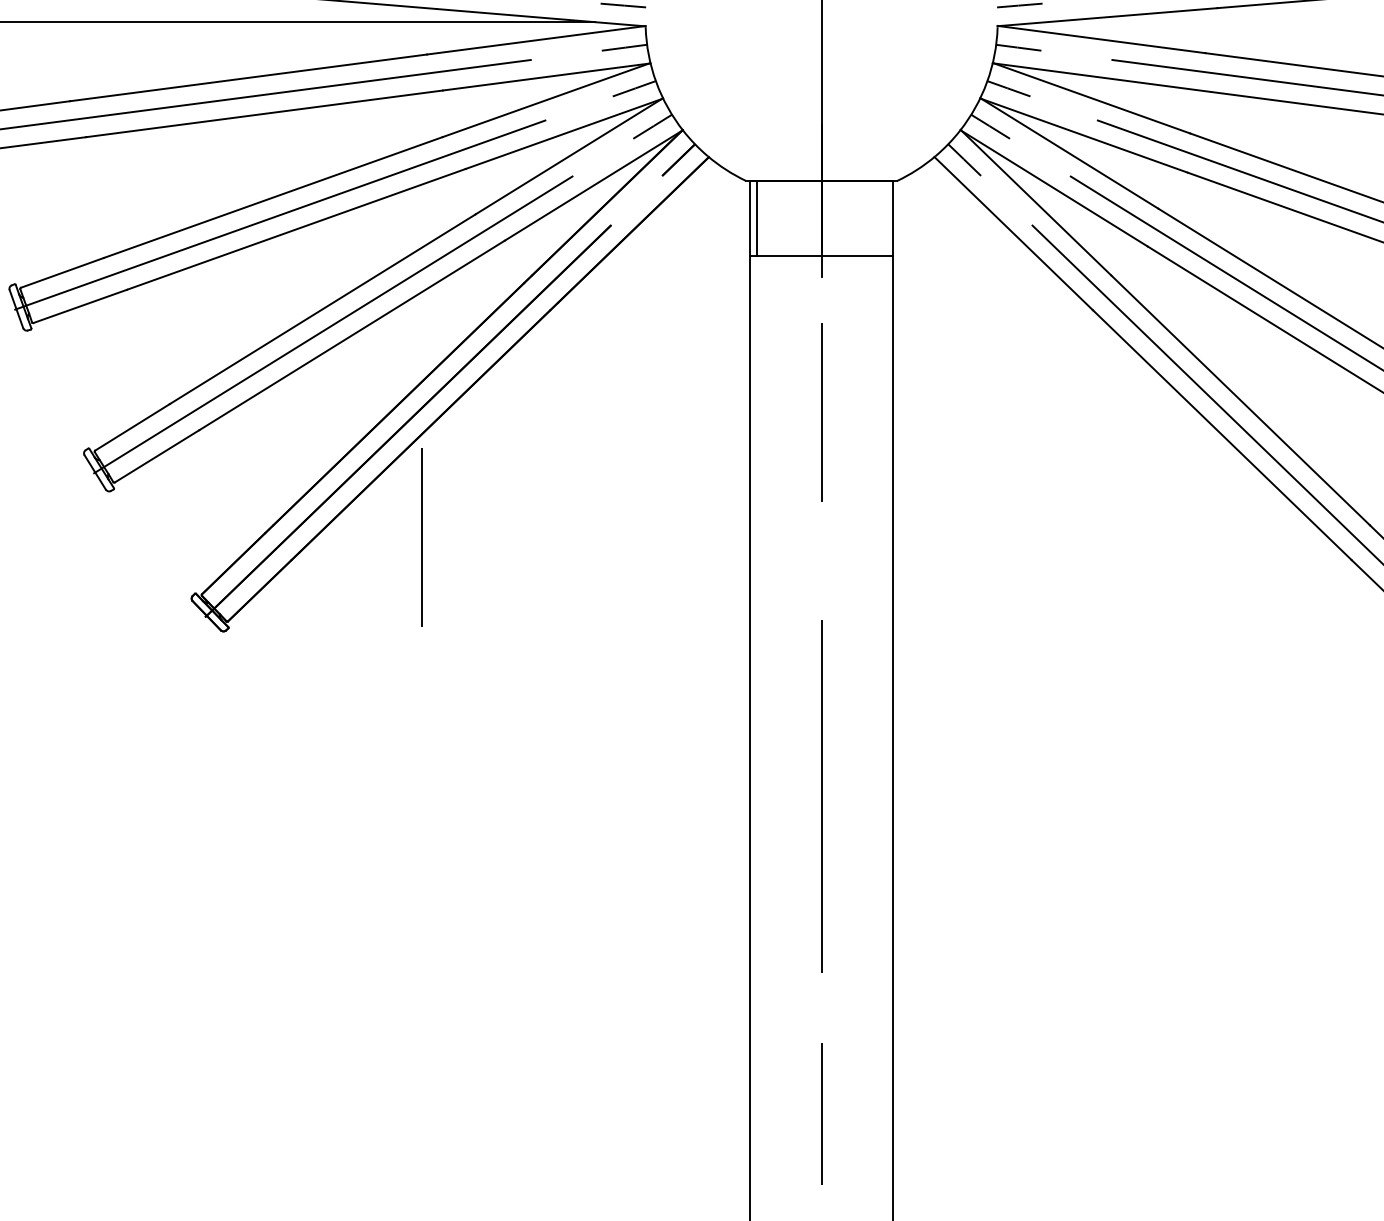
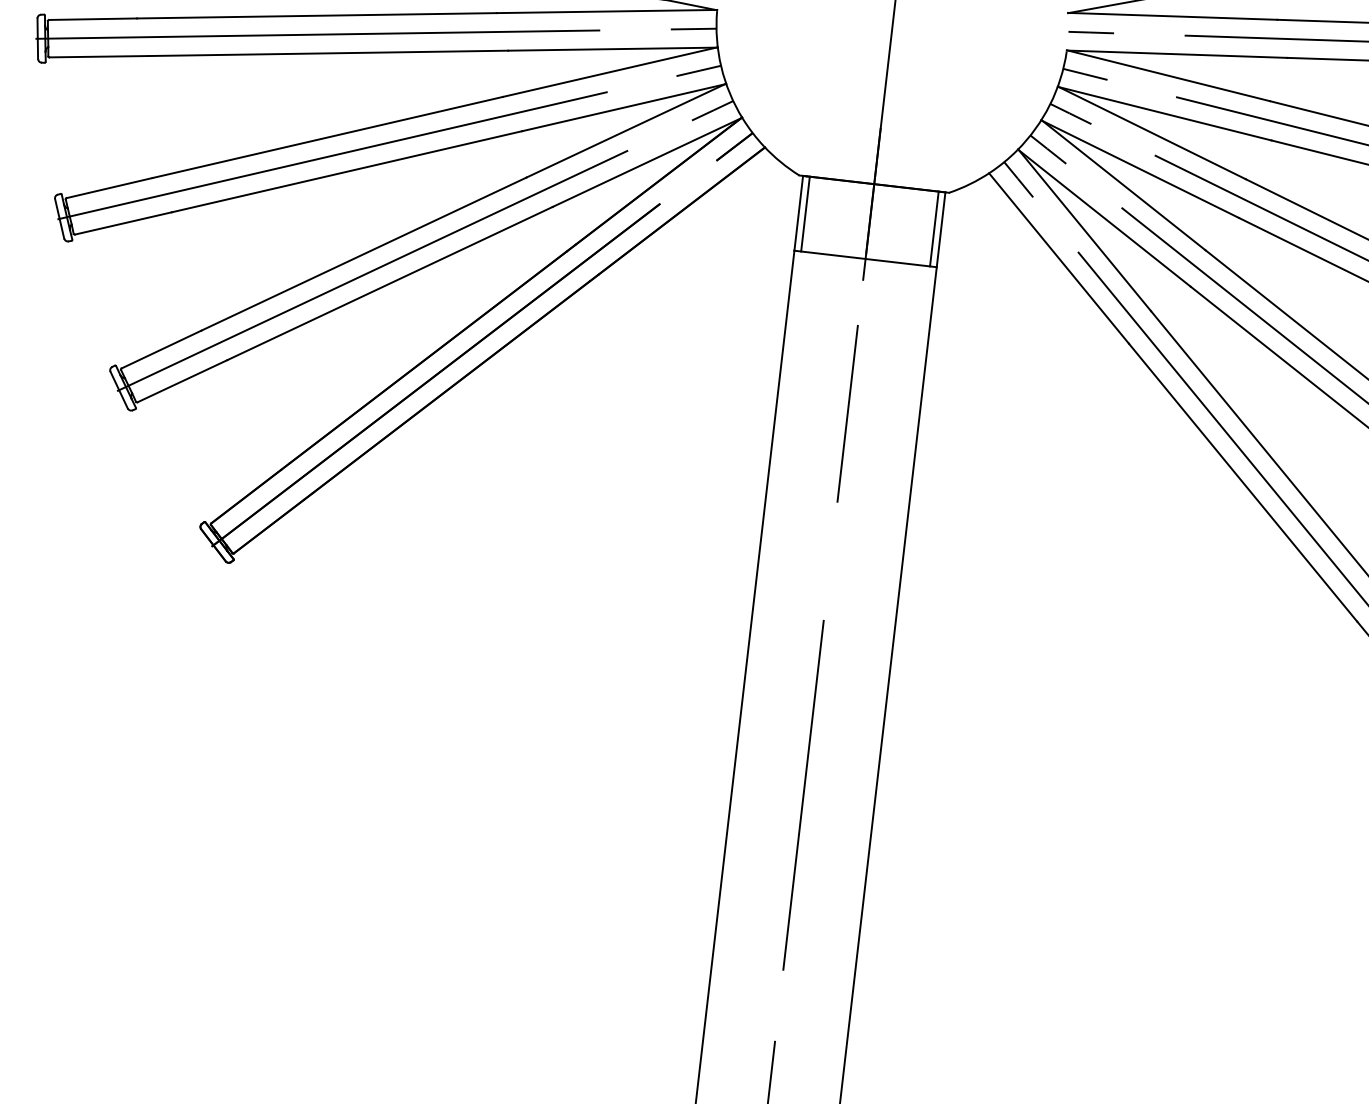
line: (886, 218) -> (934, 228), added
line: (421, 537) -> (435, 492), removed

